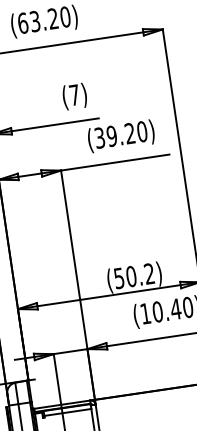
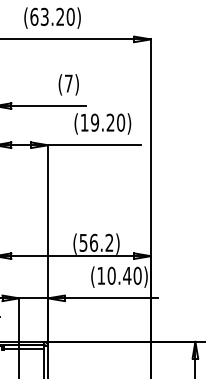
text: (99, 137) -> (84, 122), (39.20) -> (19.20)
text: (131, 276) -> (94, 242), (50.2) -> (56.2)

